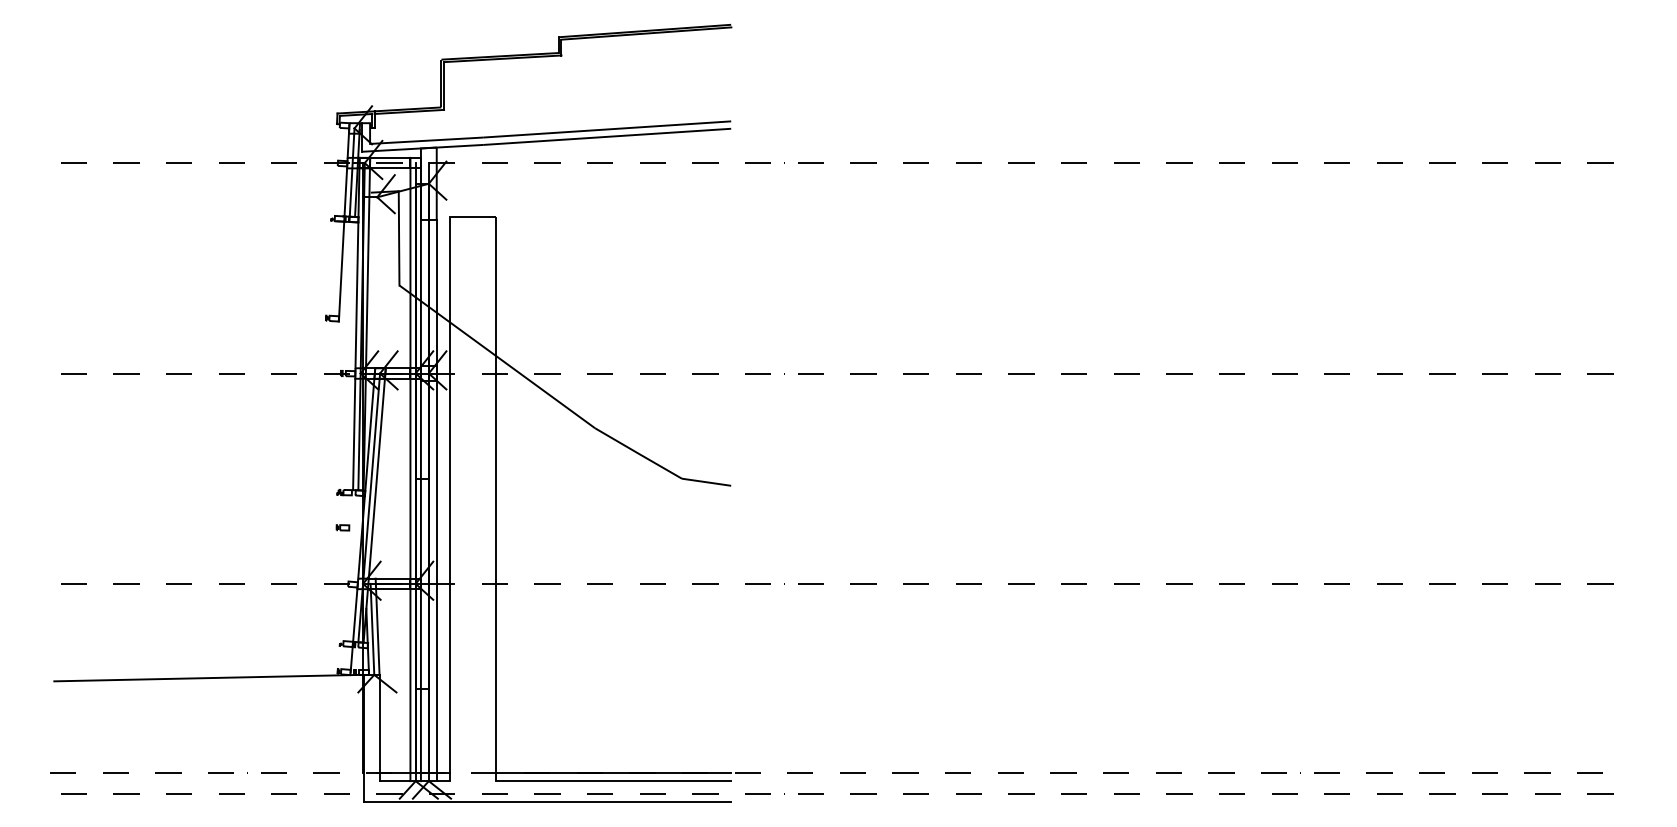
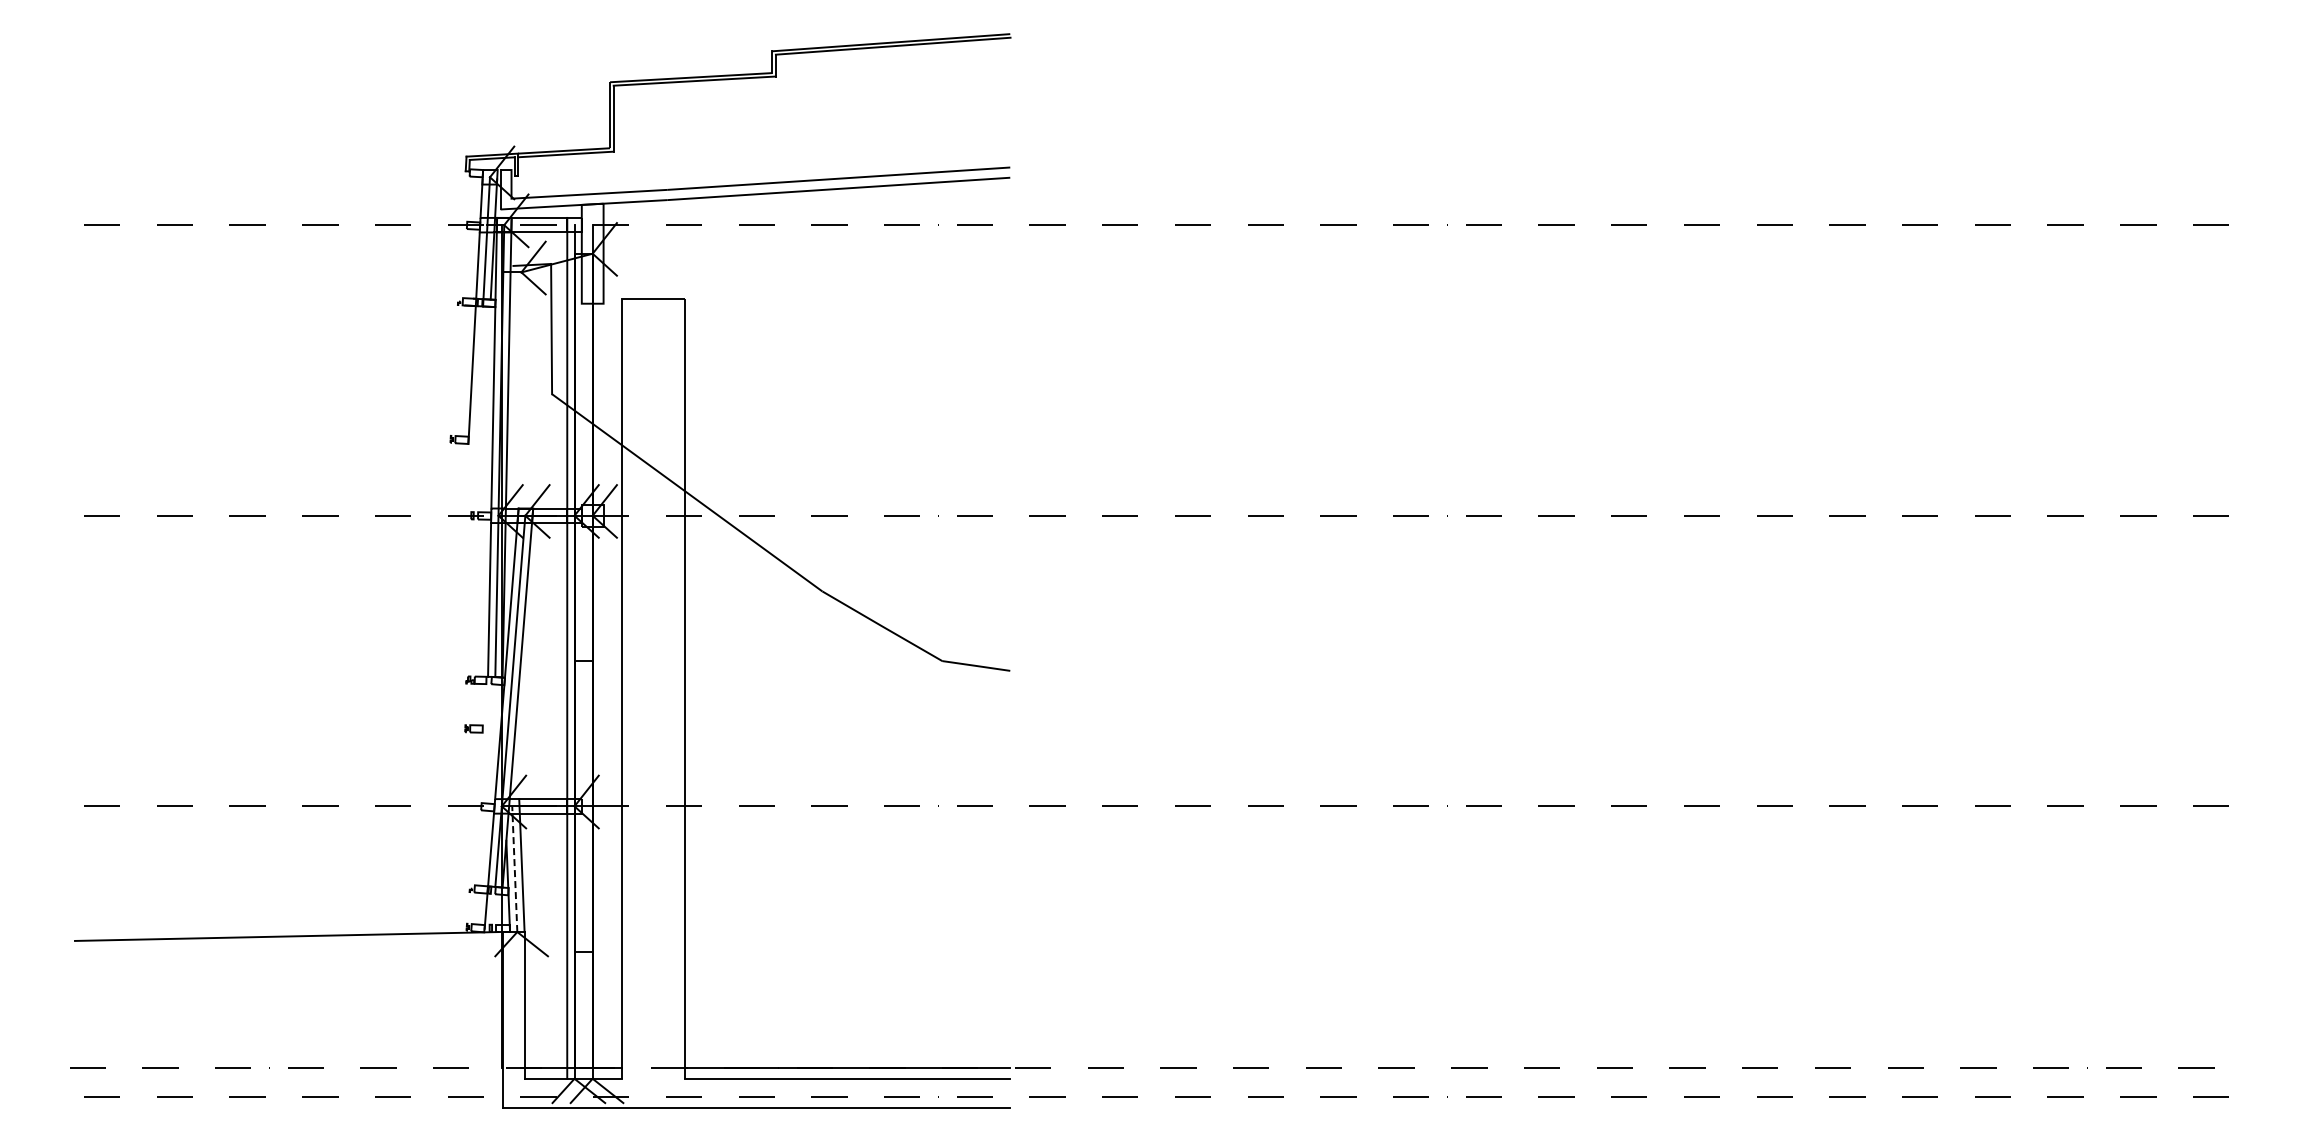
line: (420, 468) -> (581, 647), removed
line: (436, 500) -> (603, 690), removed
line: (372, 629) -> (514, 869), solid -> dashed

